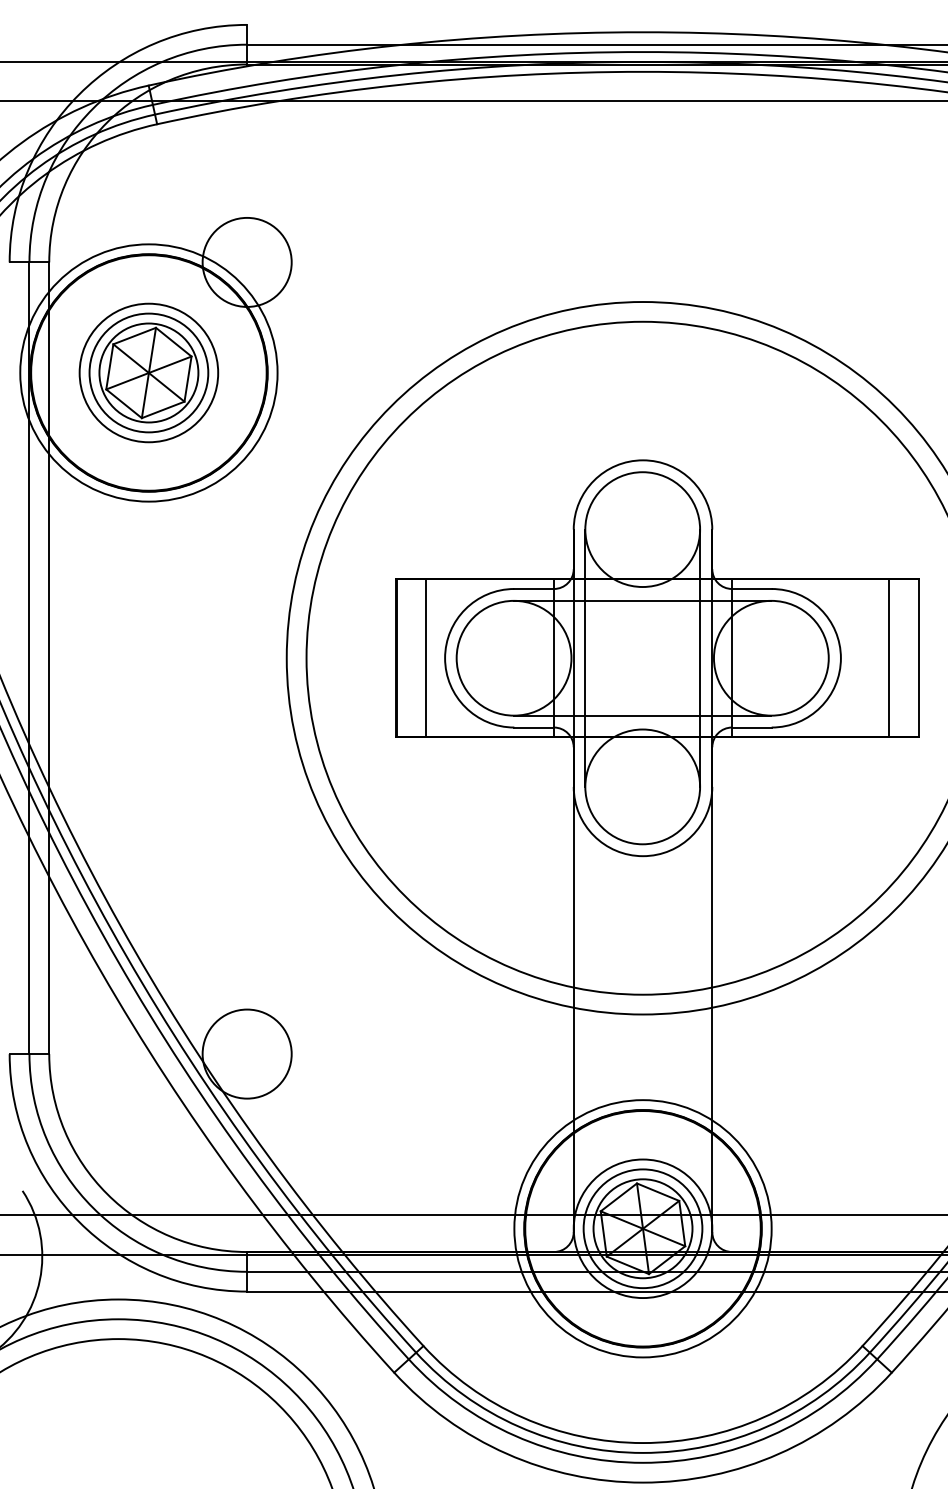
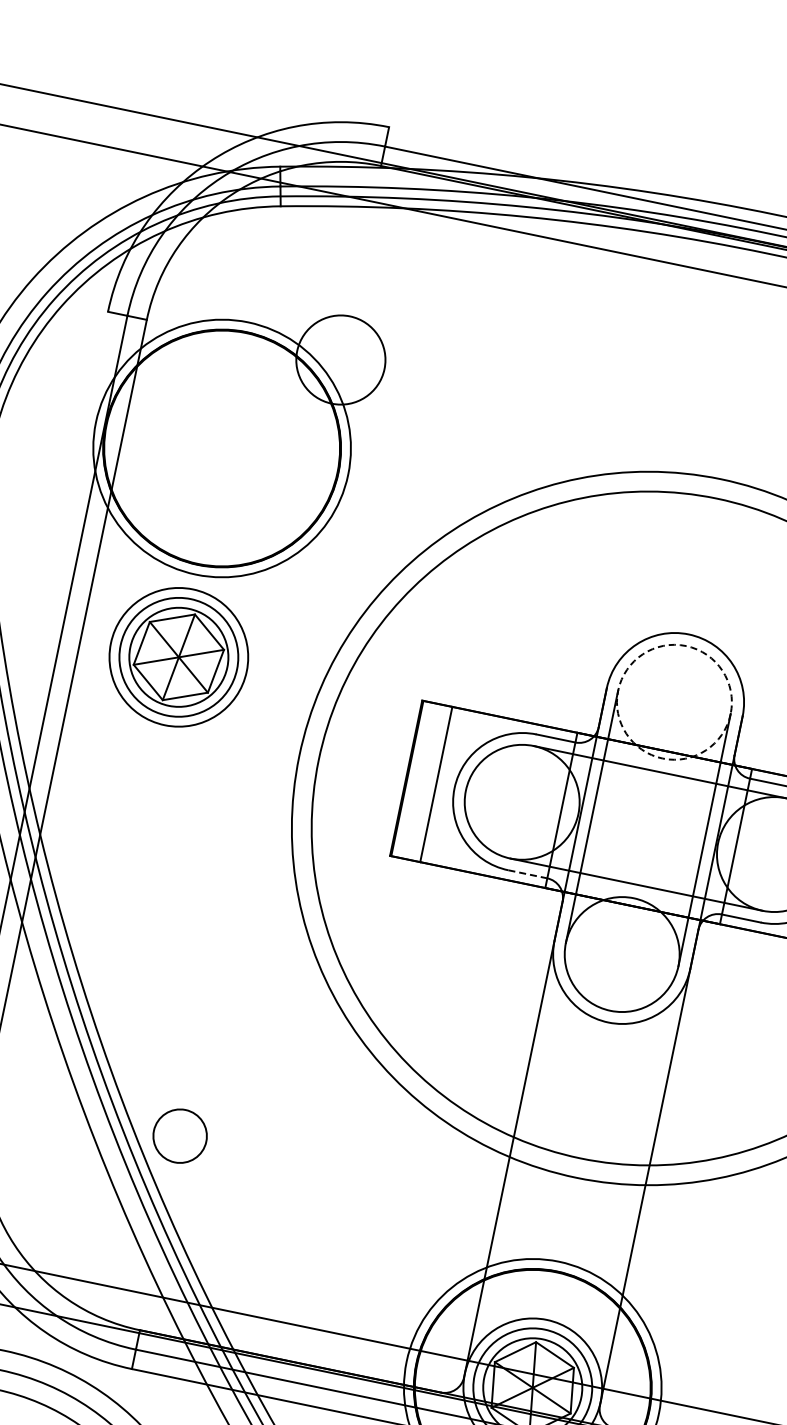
part: (148, 372) -> (178, 656), moved
circle: (642, 529) -> (674, 702), solid -> dashed
line: (534, 727) -> (528, 874), solid -> dashed
circle: (246, 1053) -> (179, 1135), size x0.6

